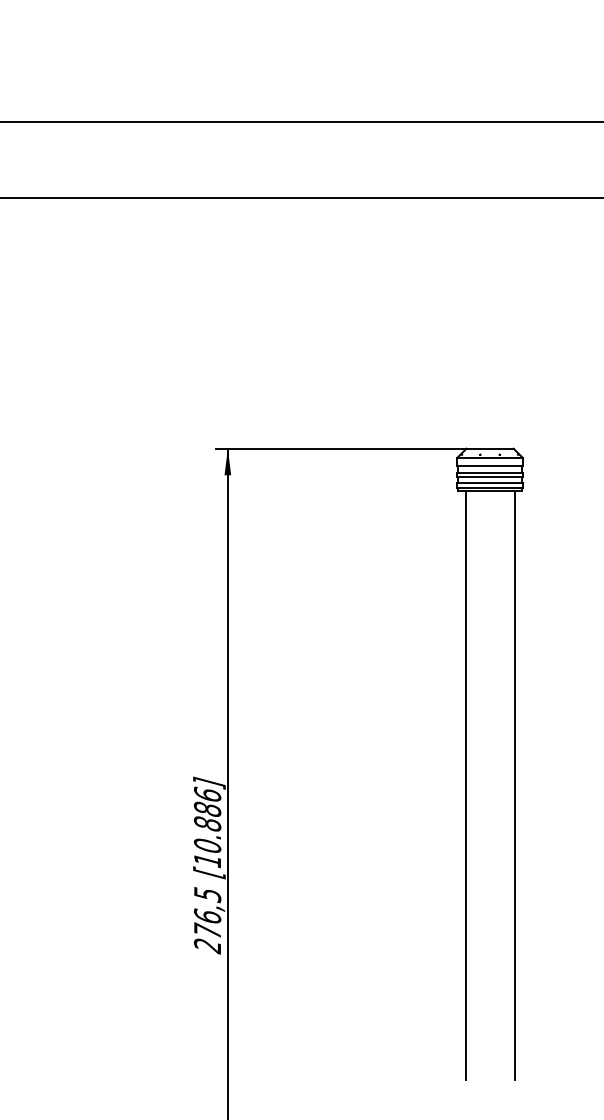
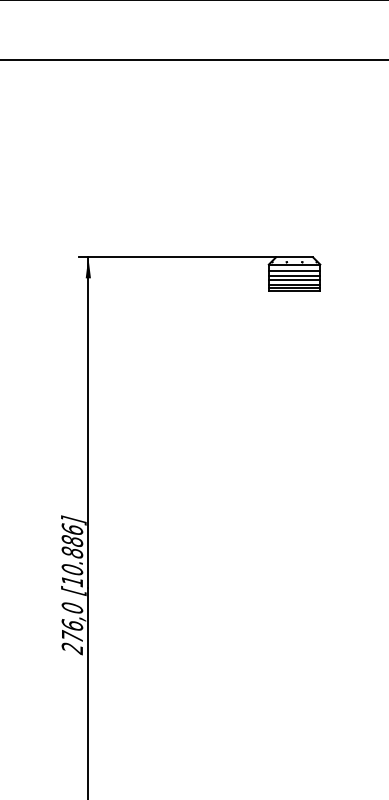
line: (465, 785) -> (275, 522), removed
line: (514, 785) -> (313, 522), removed
text: (207, 895) -> (72, 608), 276,5 -> 276,0

